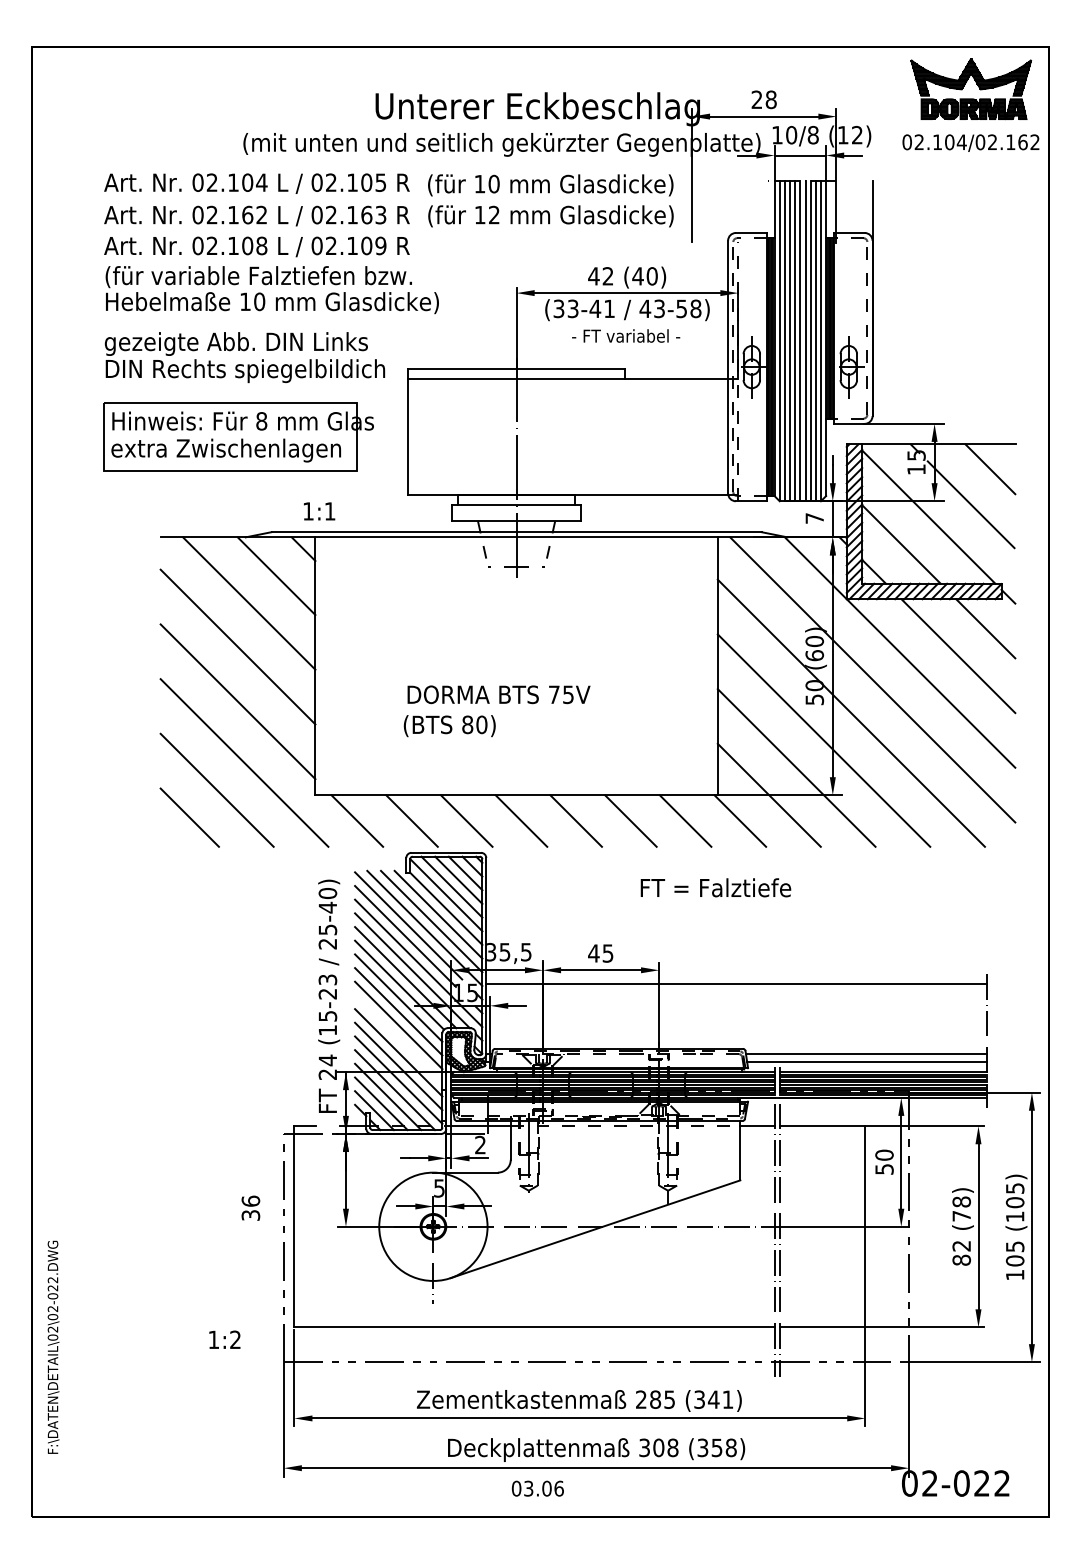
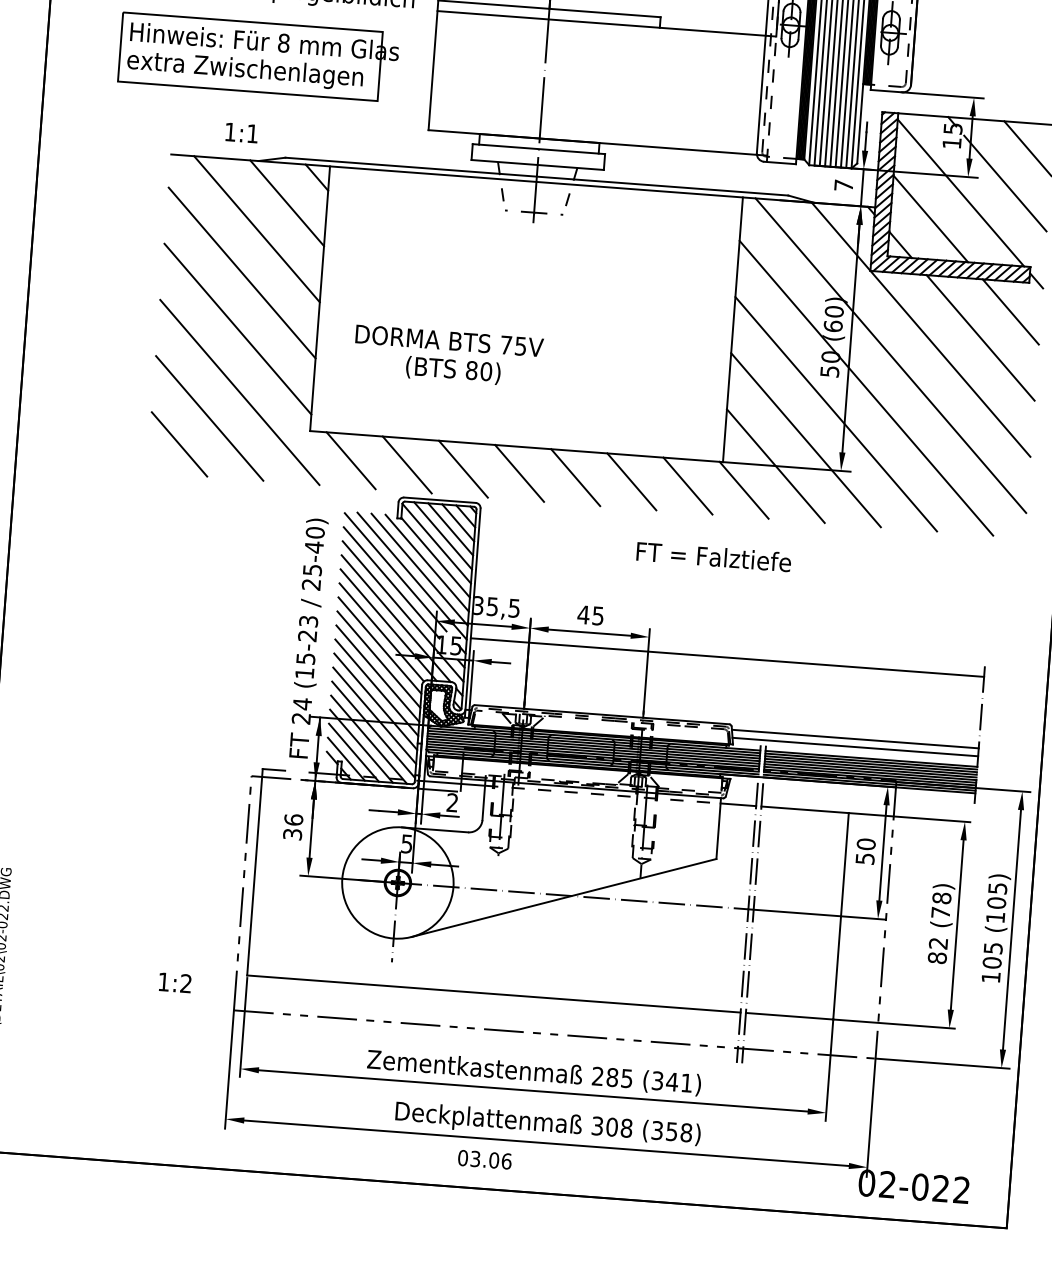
text: (319, 511) -> (241, 133), moved
text: (498, 694) -> (449, 340), moved
line: (398, 1038) -> (376, 687), added
text: (250, 1207) -> (292, 826), moved

